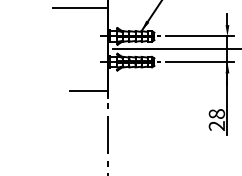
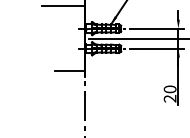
text: (216, 113) -> (169, 88), 28 -> 20

